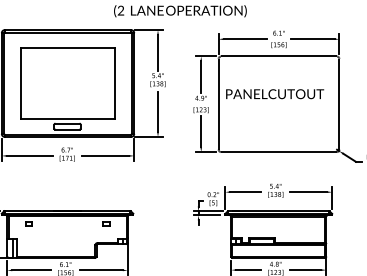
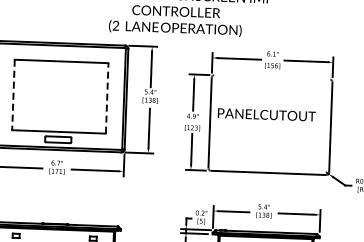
line: (278, 56) -> (271, 77), removed
line: (114, 83) -> (106, 98), solid -> dashed
line: (21, 84) -> (13, 95), solid -> dashed

